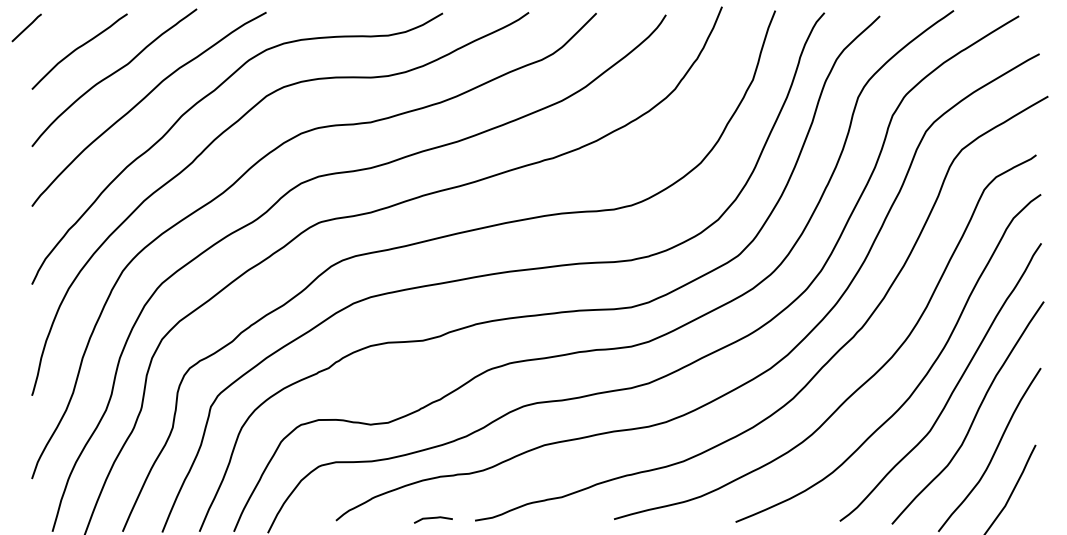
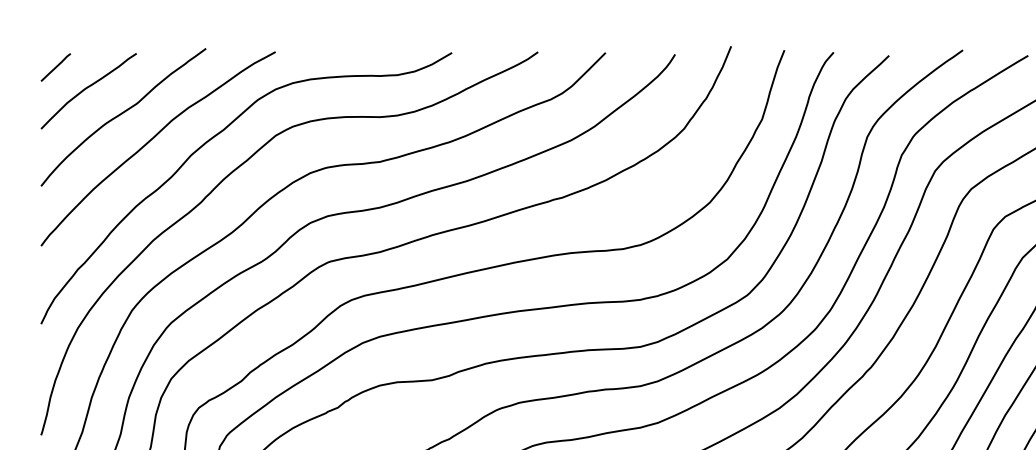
line: (26, 27) -> (55, 67), moved

